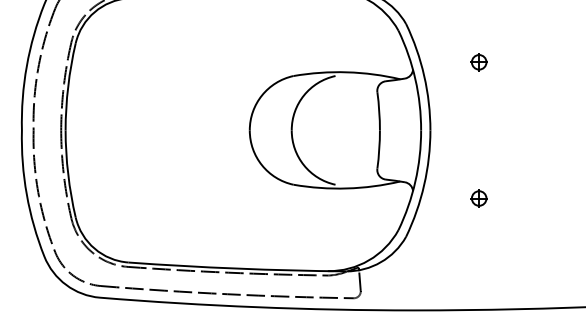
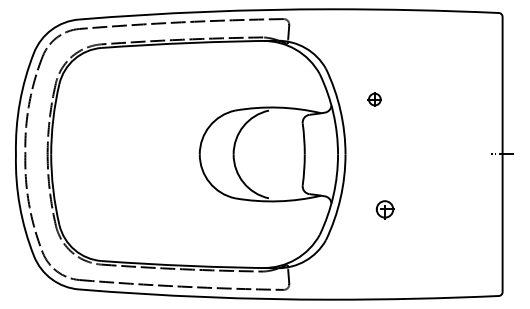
part: (478, 62) -> (374, 99), moved
part: (478, 198) -> (384, 209), size x1.4

